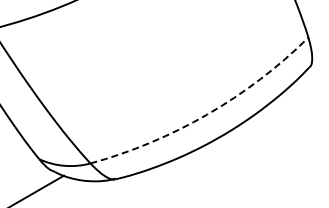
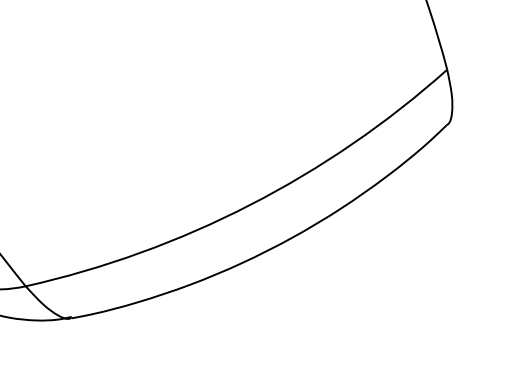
arc: (207, 114) -> (250, 204), dashed -> solid

